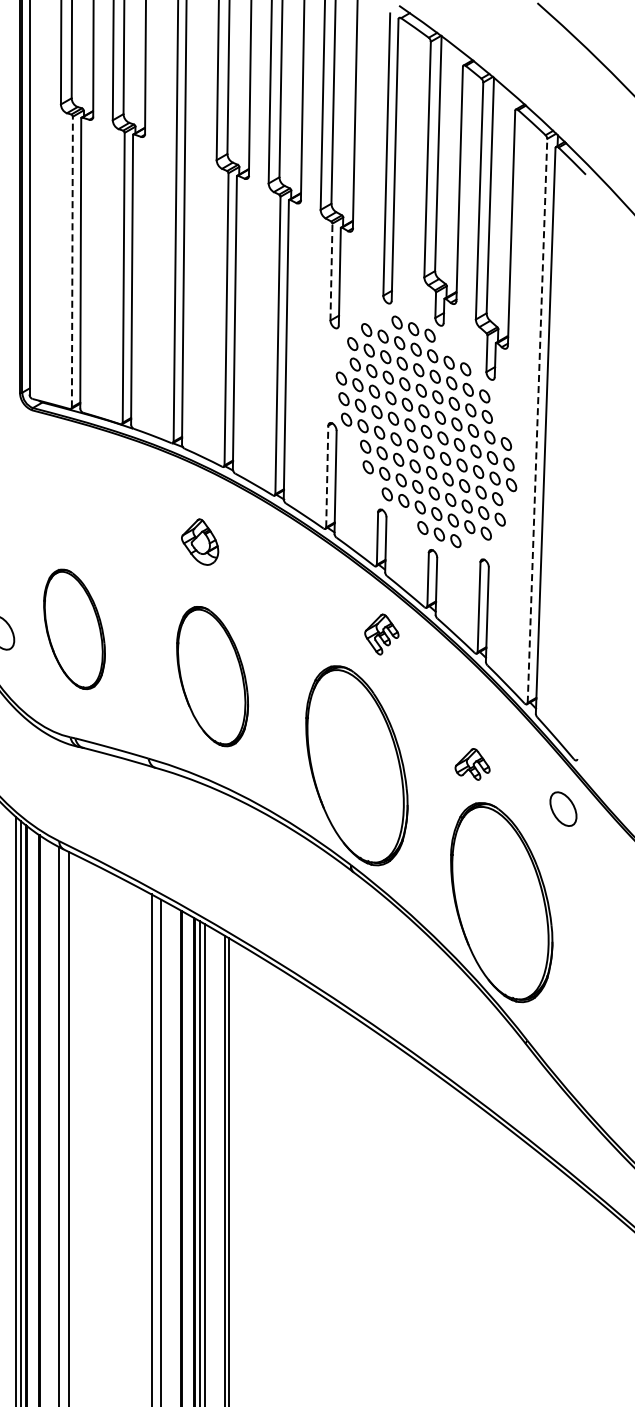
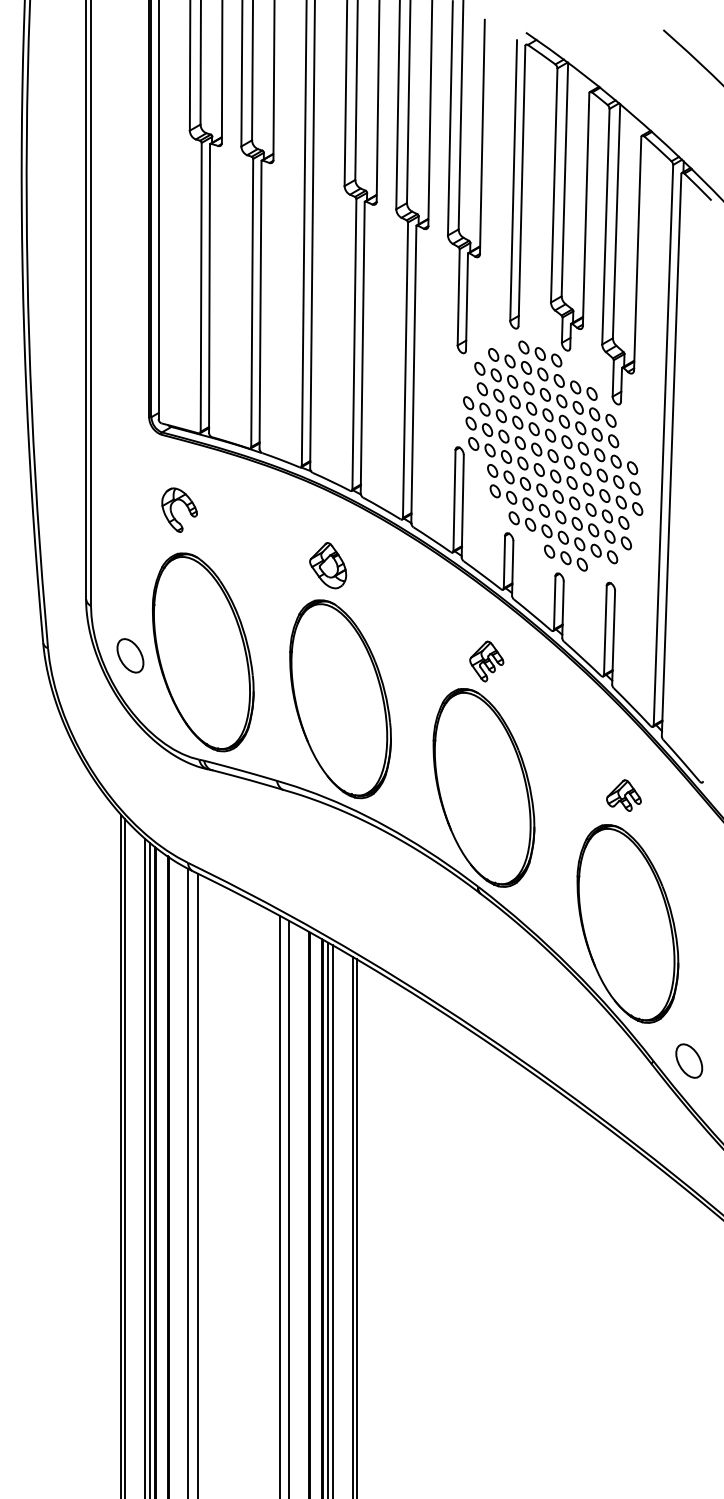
line: (72, 261) -> (201, 286), dashed -> solid
line: (331, 271) -> (458, 296), dashed -> solid
line: (537, 420) -> (663, 444), dashed -> solid
line: (327, 476) -> (454, 500), dashed -> solid
part: (55, 480) -> (184, 504), added
part: (74, 629) -> (203, 652), size x1.67
part: (381, 634) -> (486, 661), moved
part: (212, 676) -> (340, 699), size x1.43
part: (472, 764) -> (623, 795), moved
part: (563, 808) -> (689, 1060), moved

